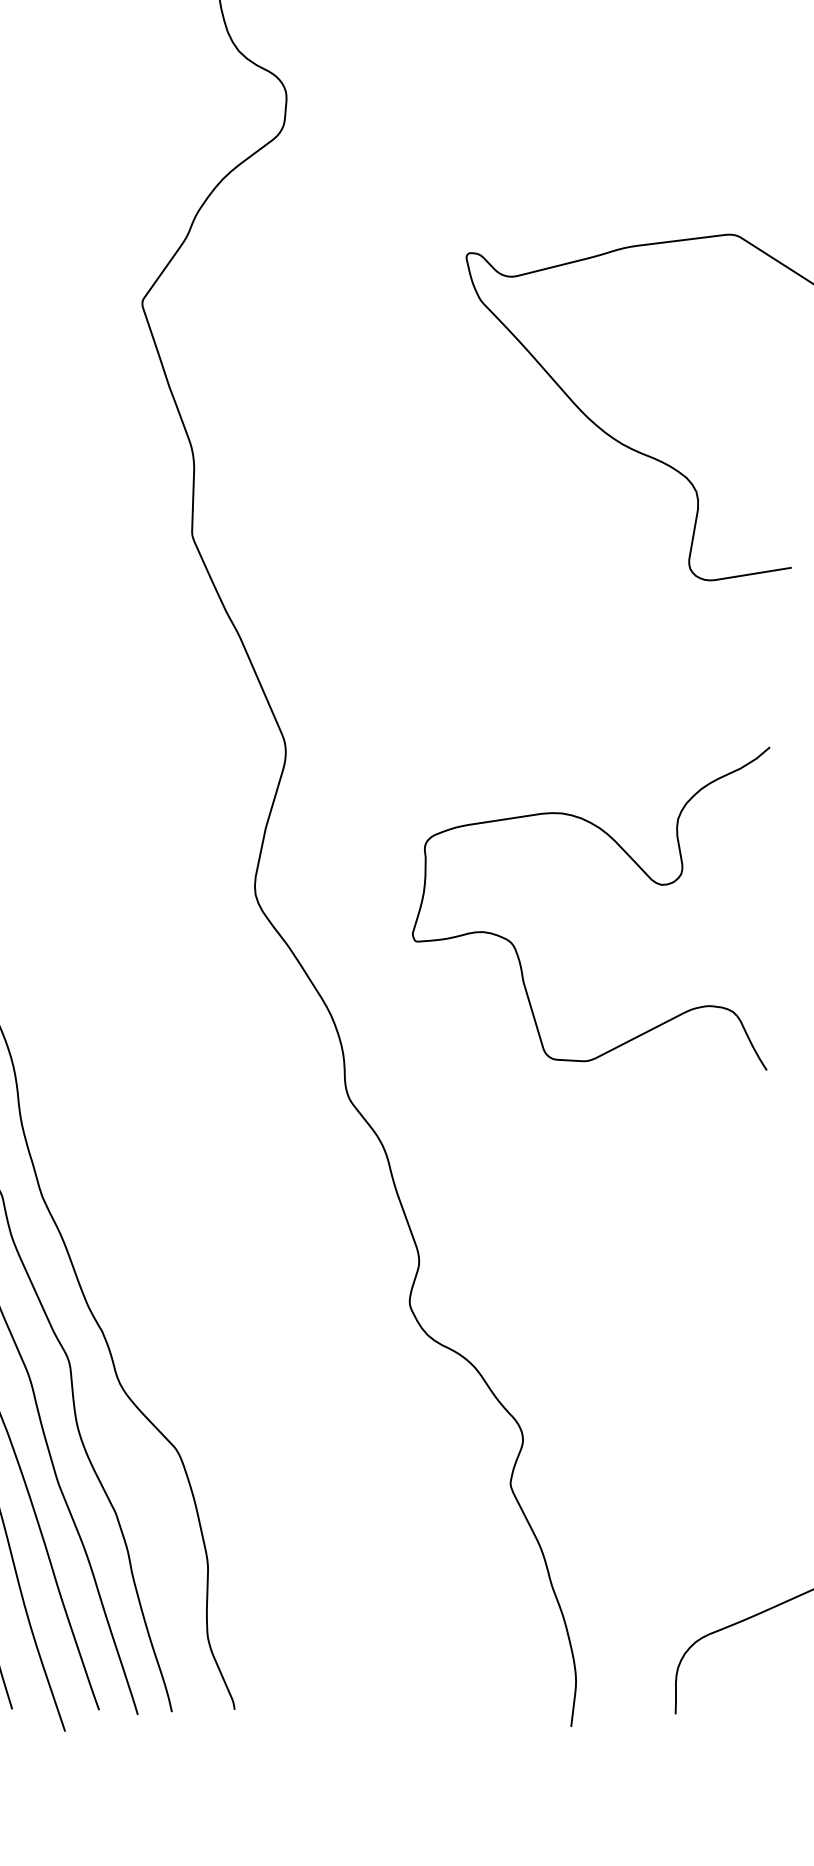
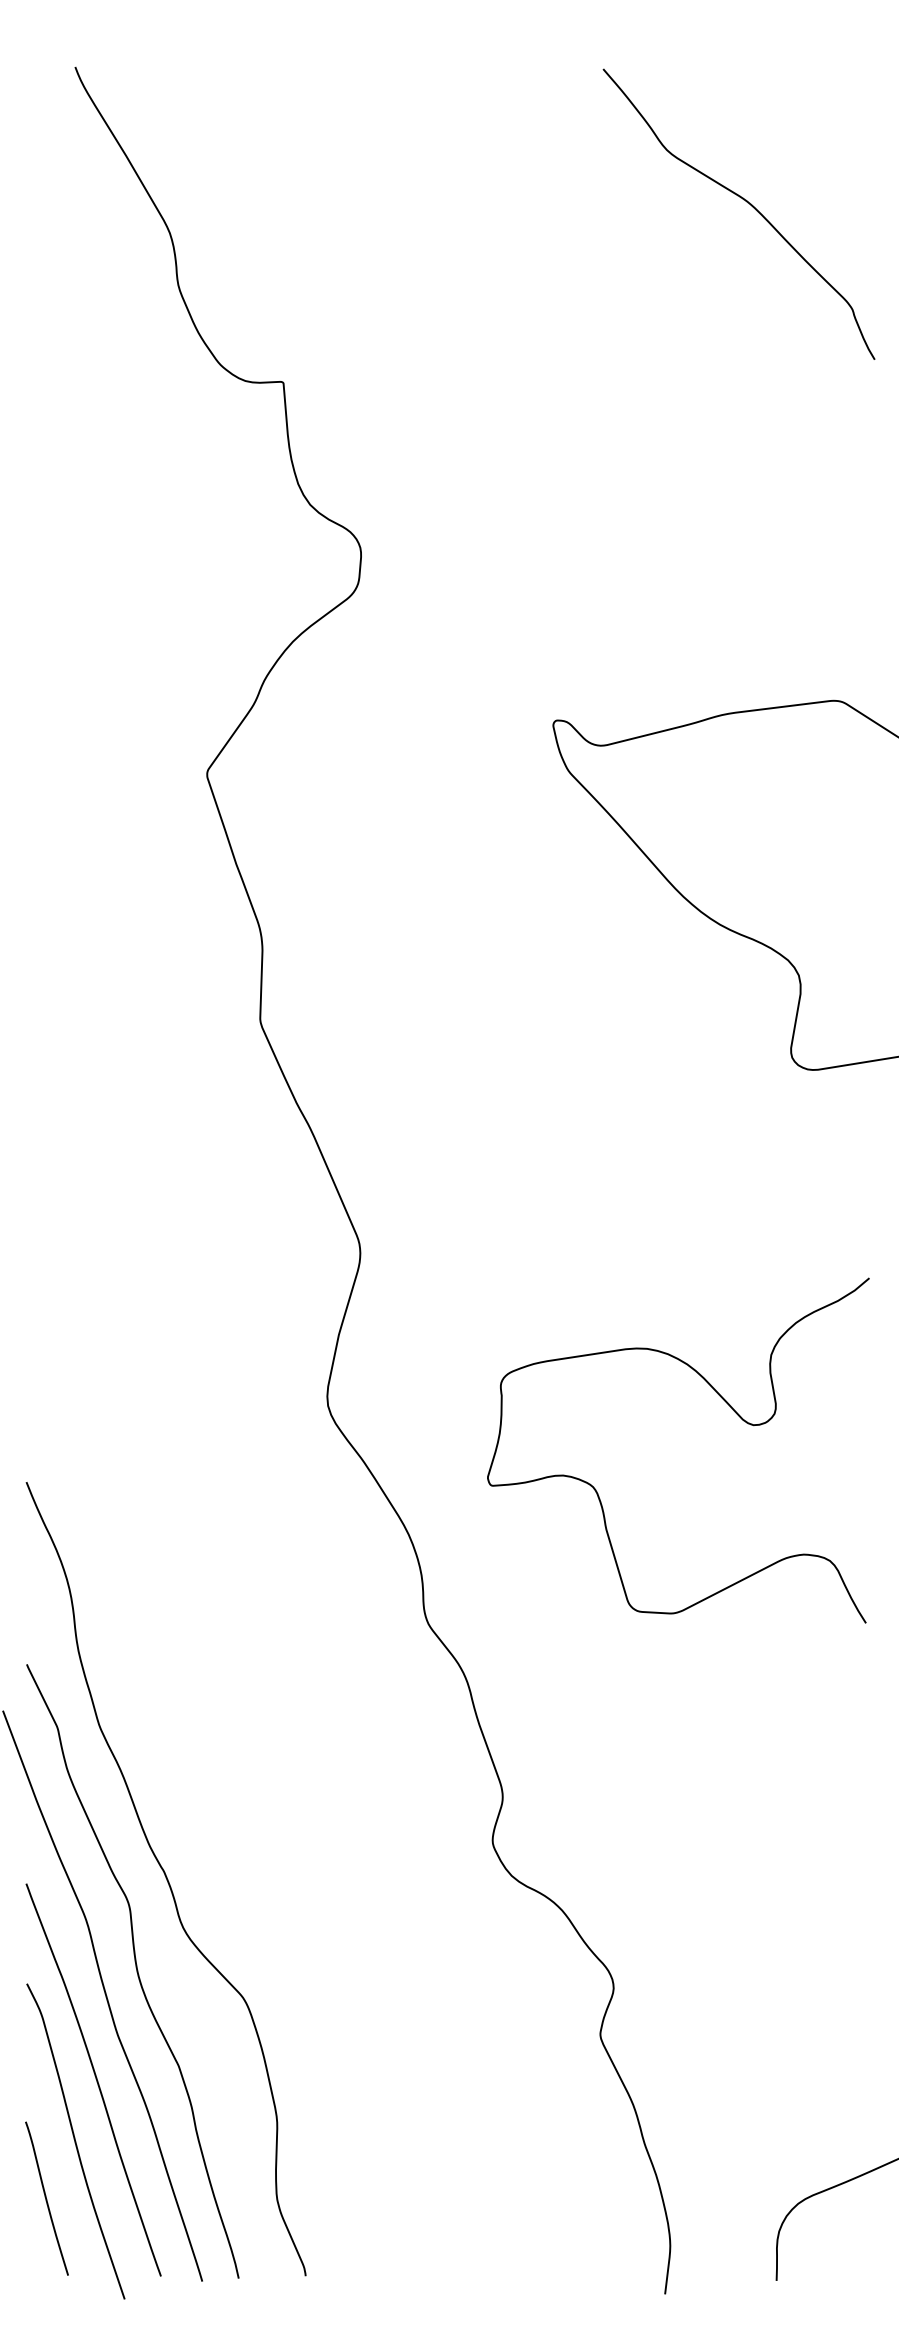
curve: (635, 863) -> (725, 1402), moved

